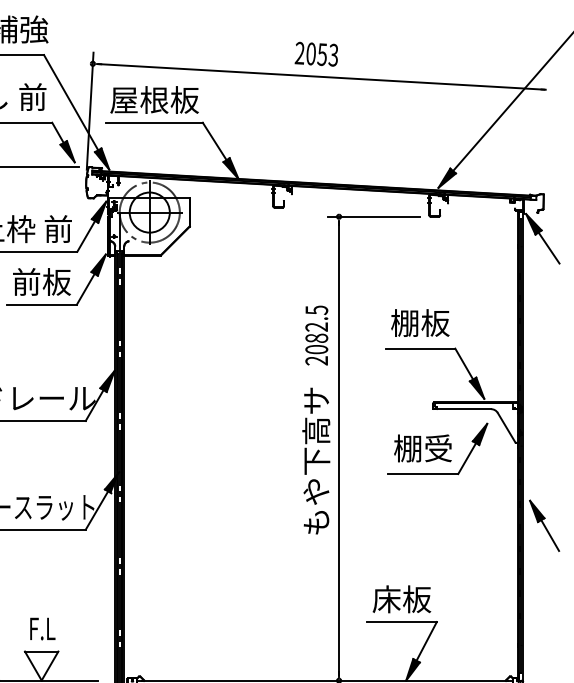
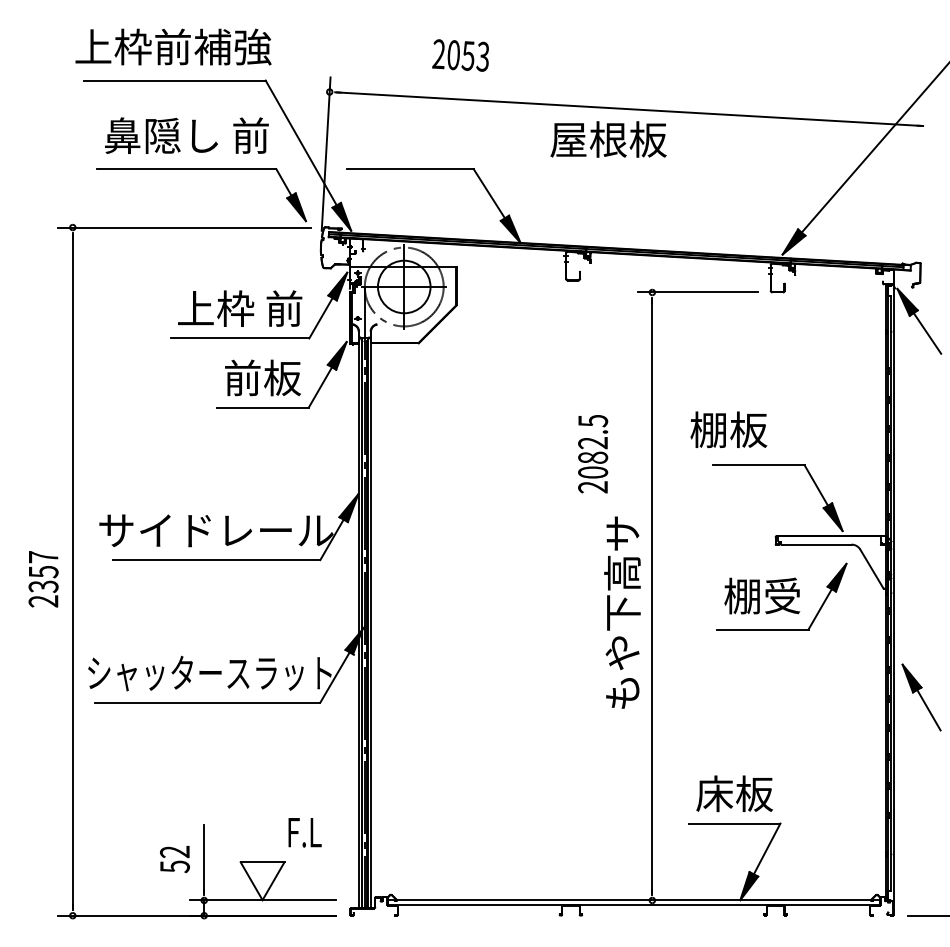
text: (316, 54) -> (460, 55), moved
text: (154, 100) -> (608, 139), moved
text: (420, 322) -> (728, 429), moved
text: (317, 335) -> (593, 454), moved
text: (42, 628) -> (304, 832), moved

